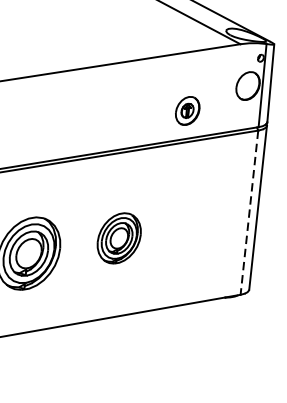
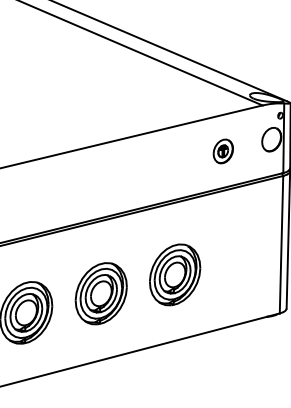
part: (186, 110) -> (222, 151), moved
line: (249, 212) -> (281, 244), dashed -> solid
part: (119, 237) -> (175, 274), size x1.43

